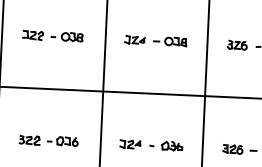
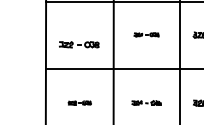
part: (53, 35) -> (79, 44), moved
part: (155, 40) -> (146, 34), size x0.6
part: (48, 139) -> (79, 102), size x0.6
part: (151, 144) -> (146, 102), size x0.7

